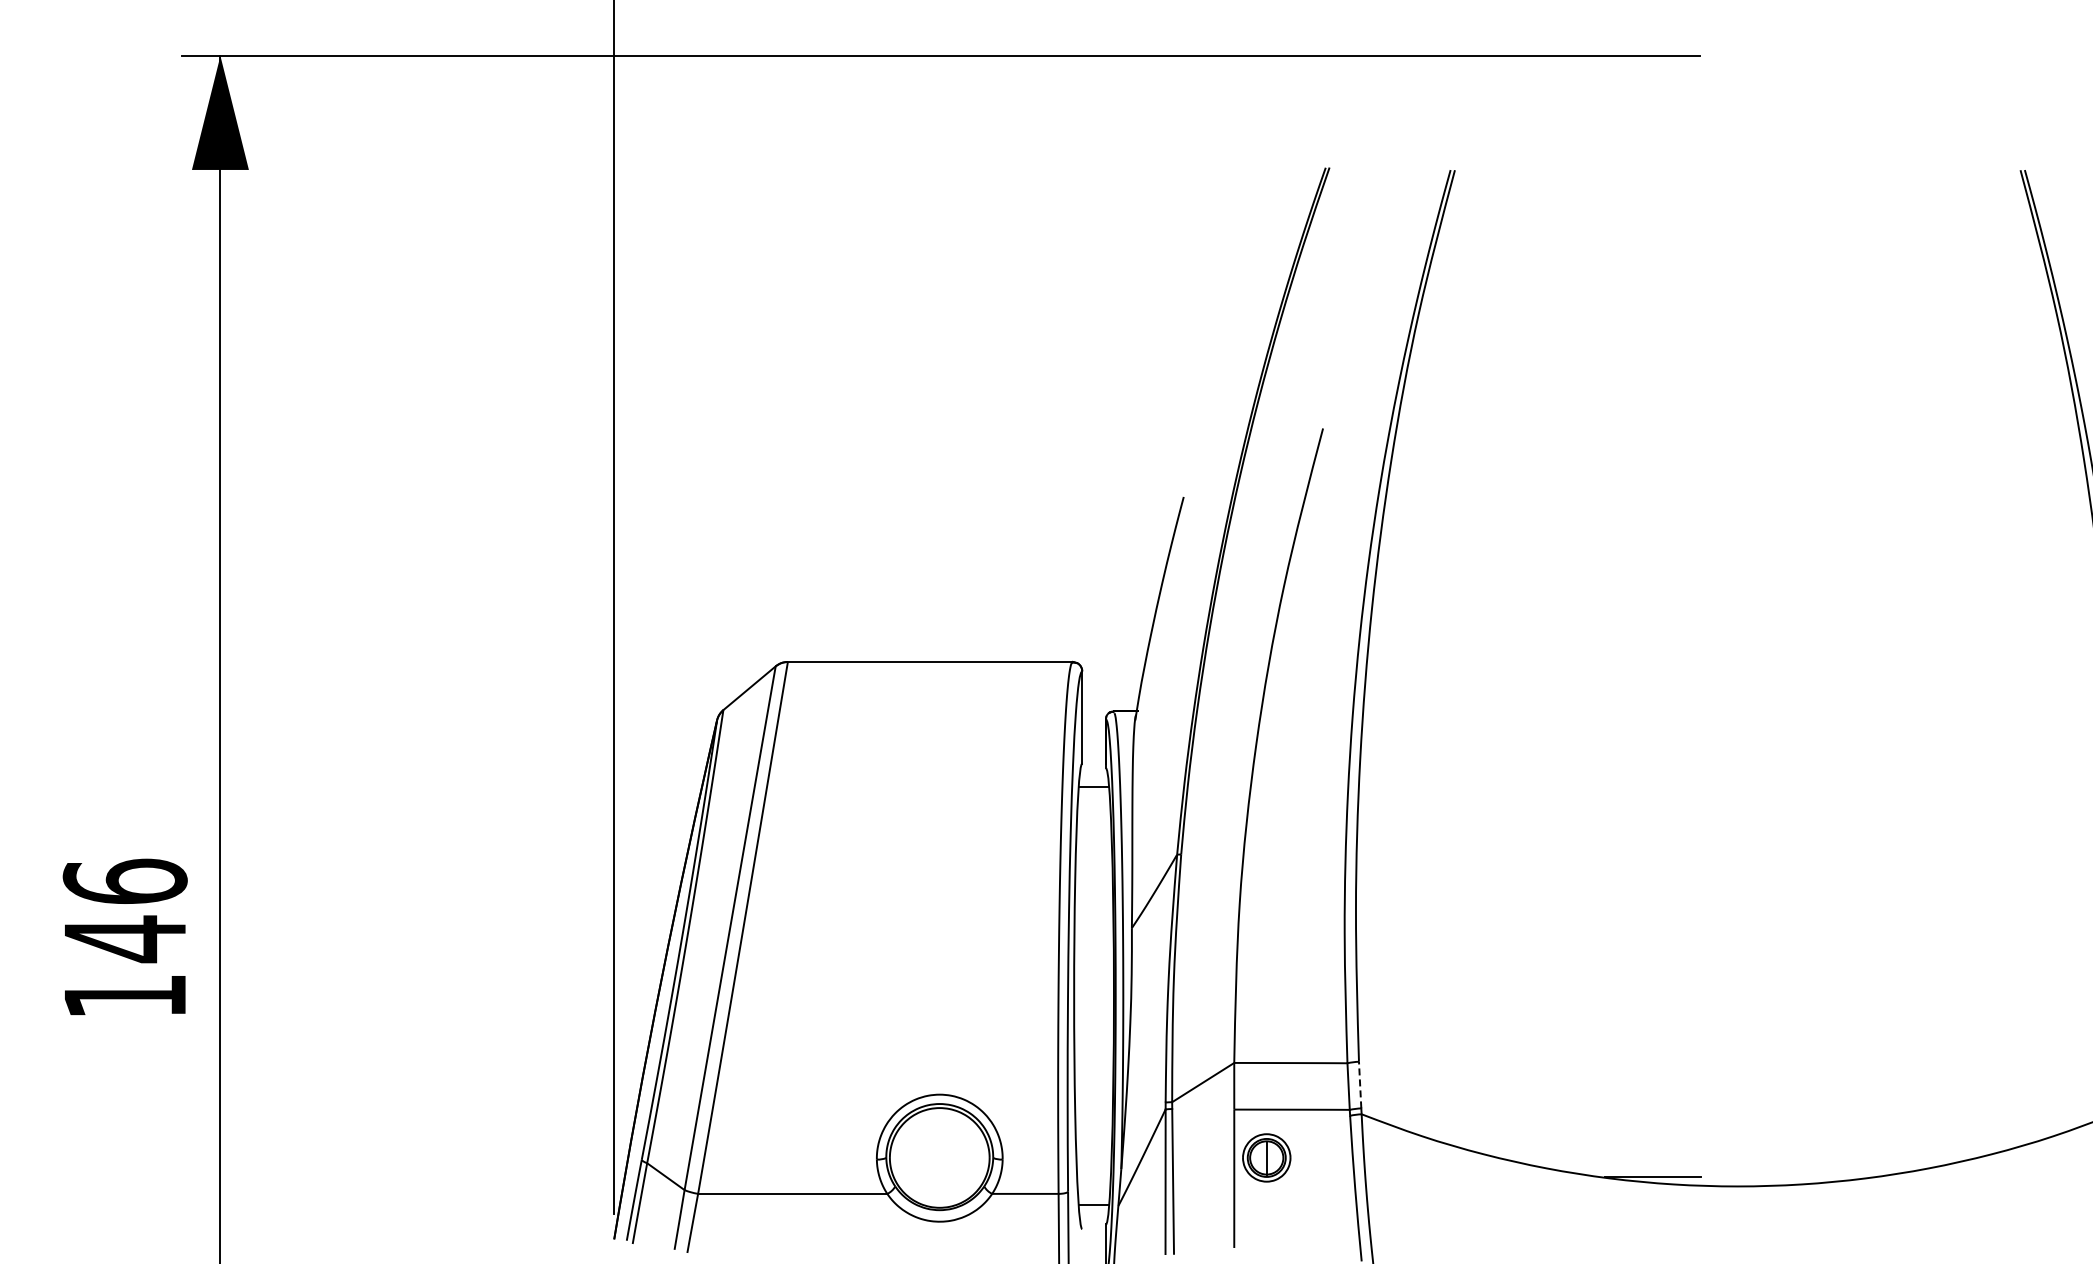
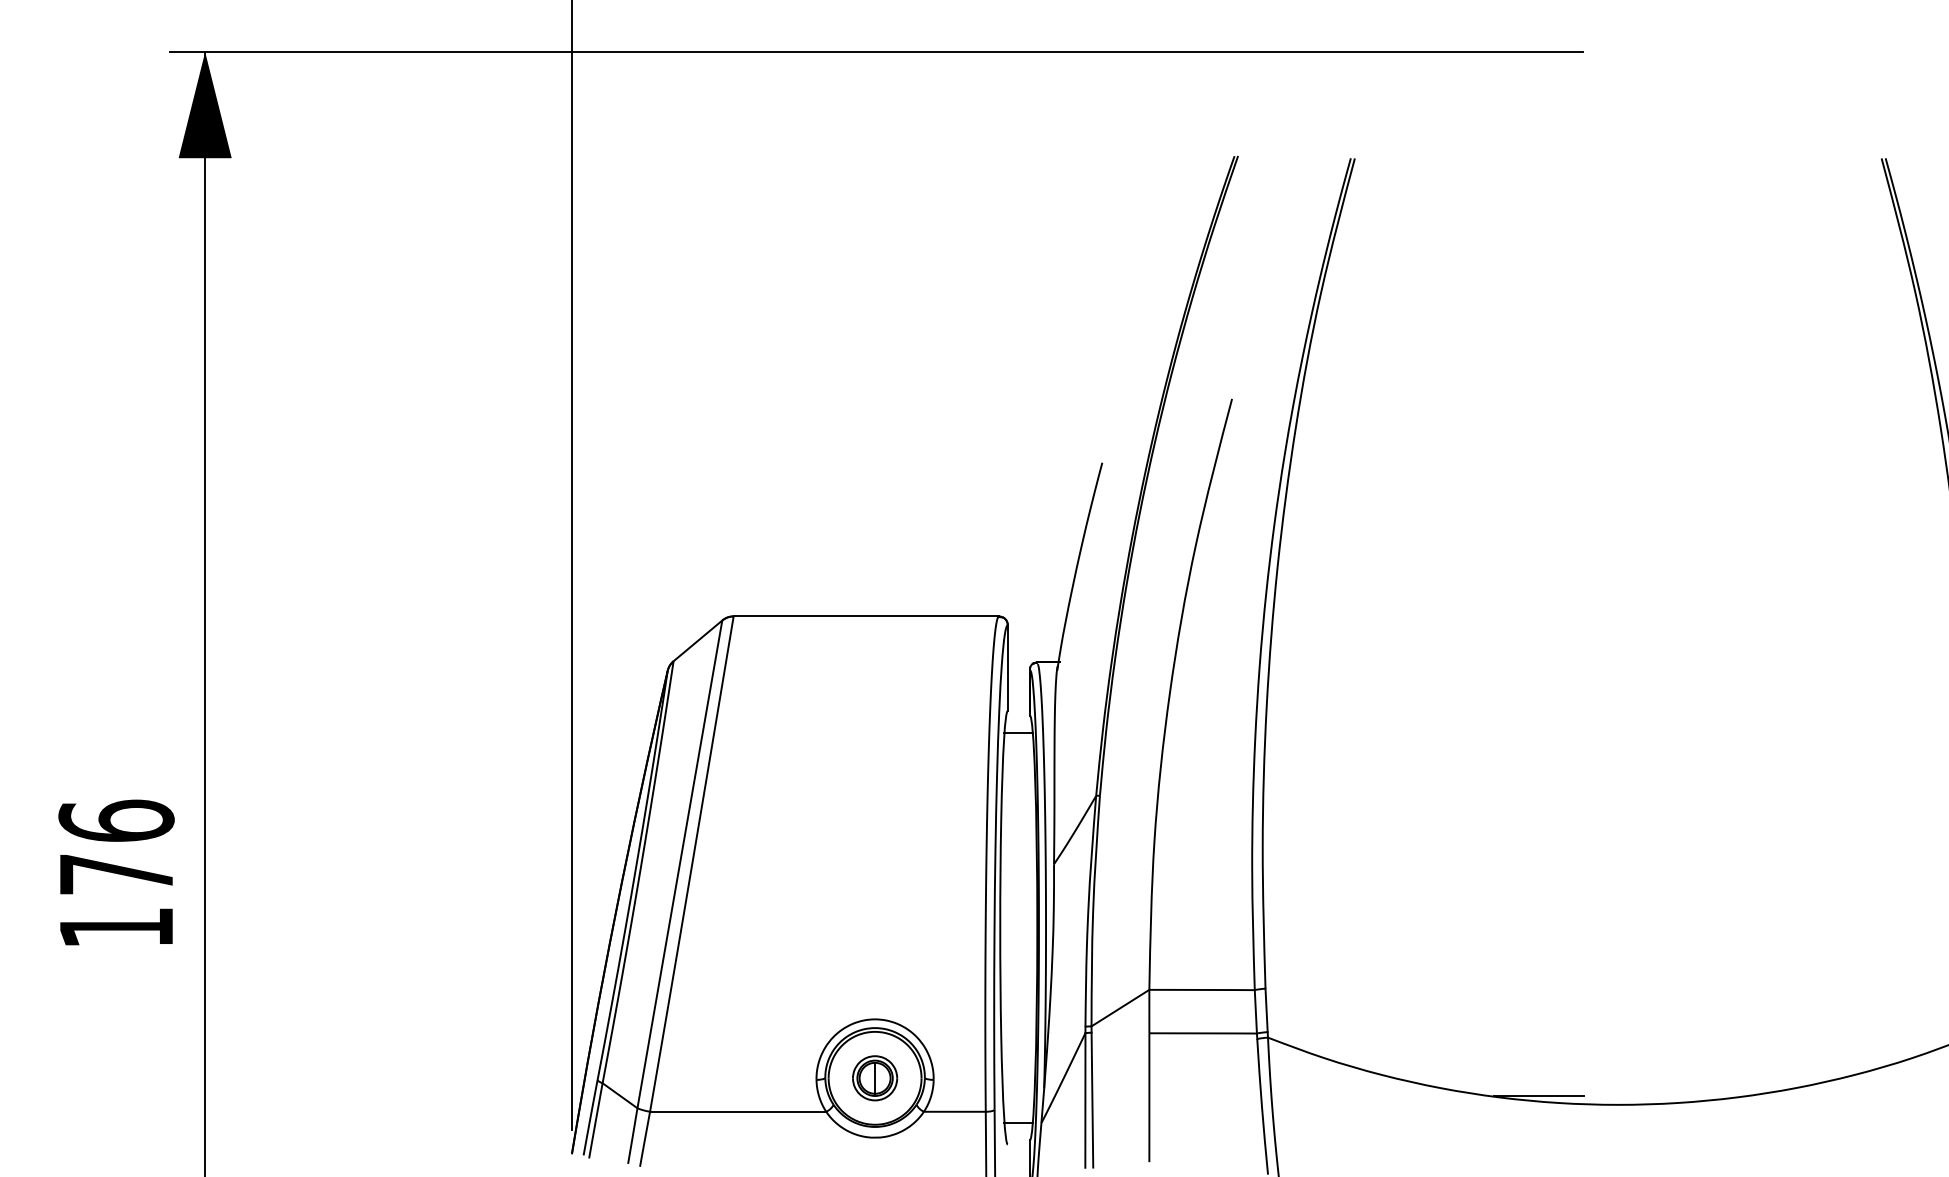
text: (125, 939) -> (116, 874), 146 -> 176
line: (1360, 1084) -> (1266, 1009), dashed -> solid
part: (1266, 1157) -> (874, 1077), moved

